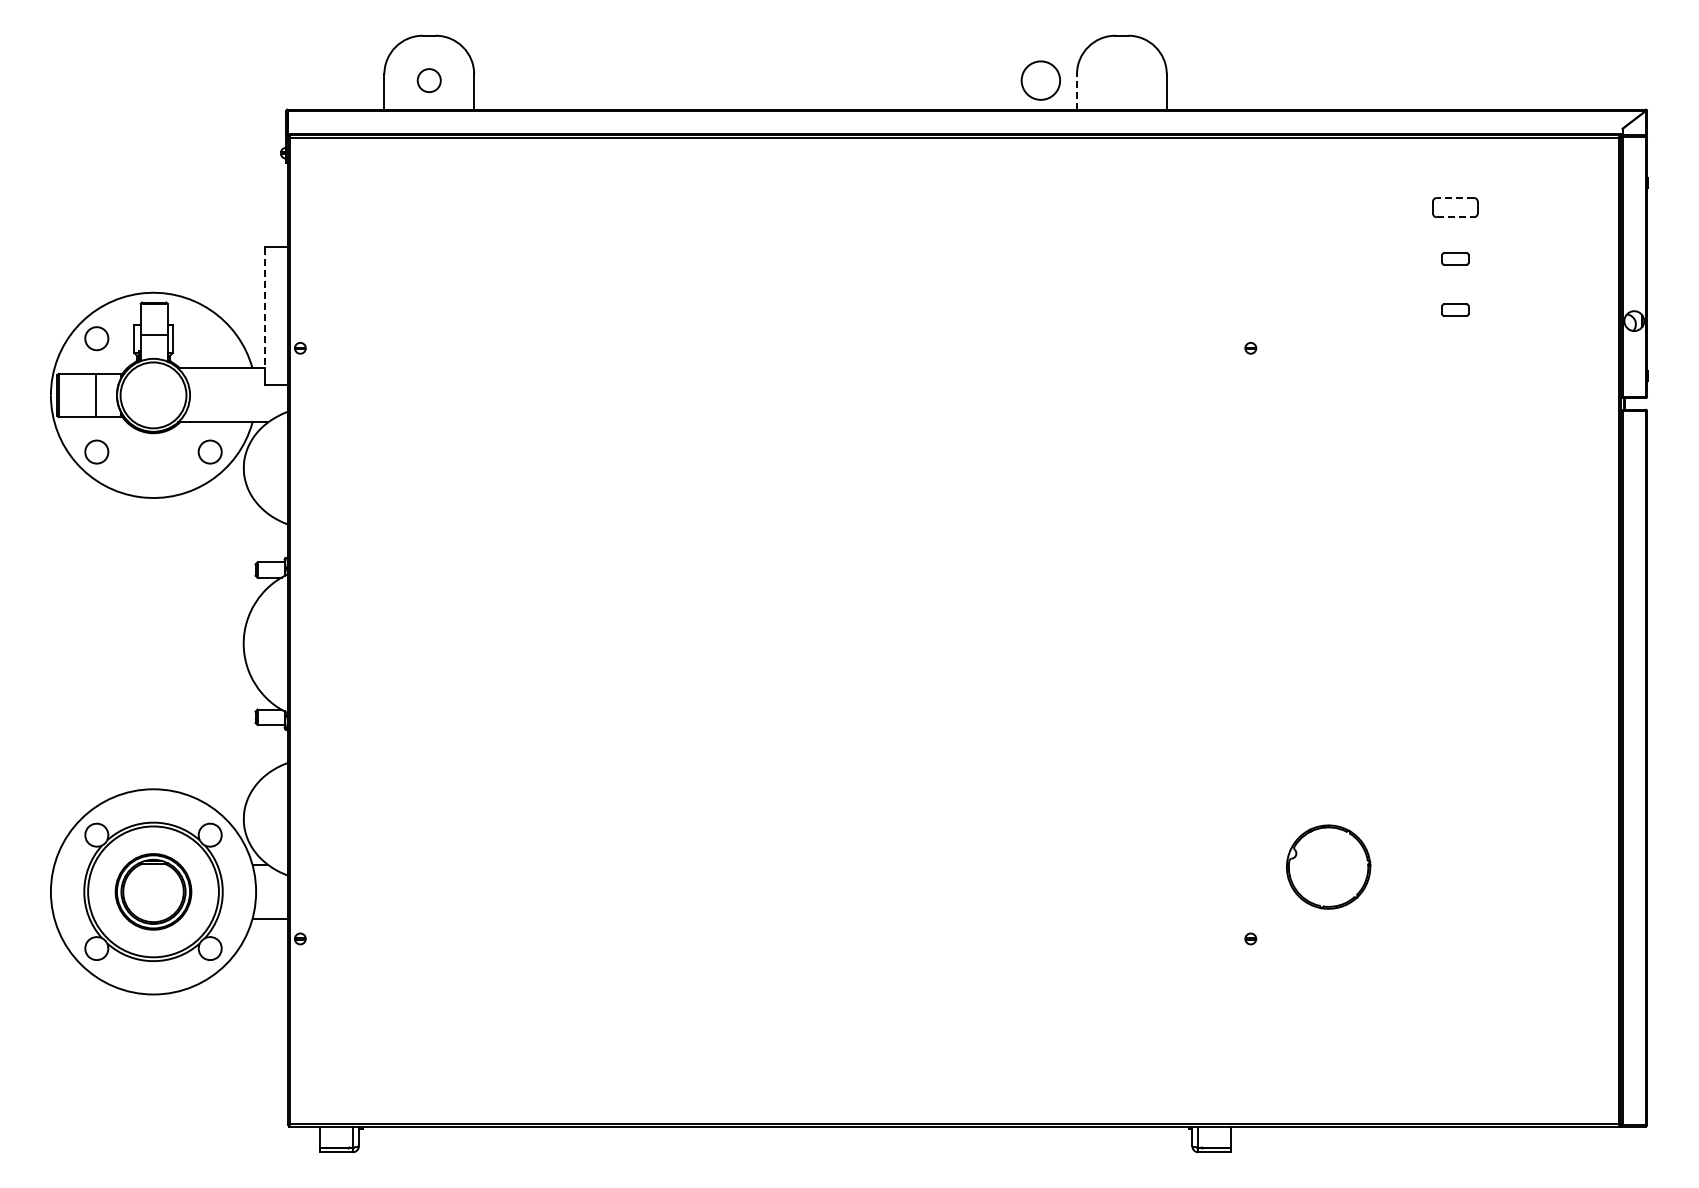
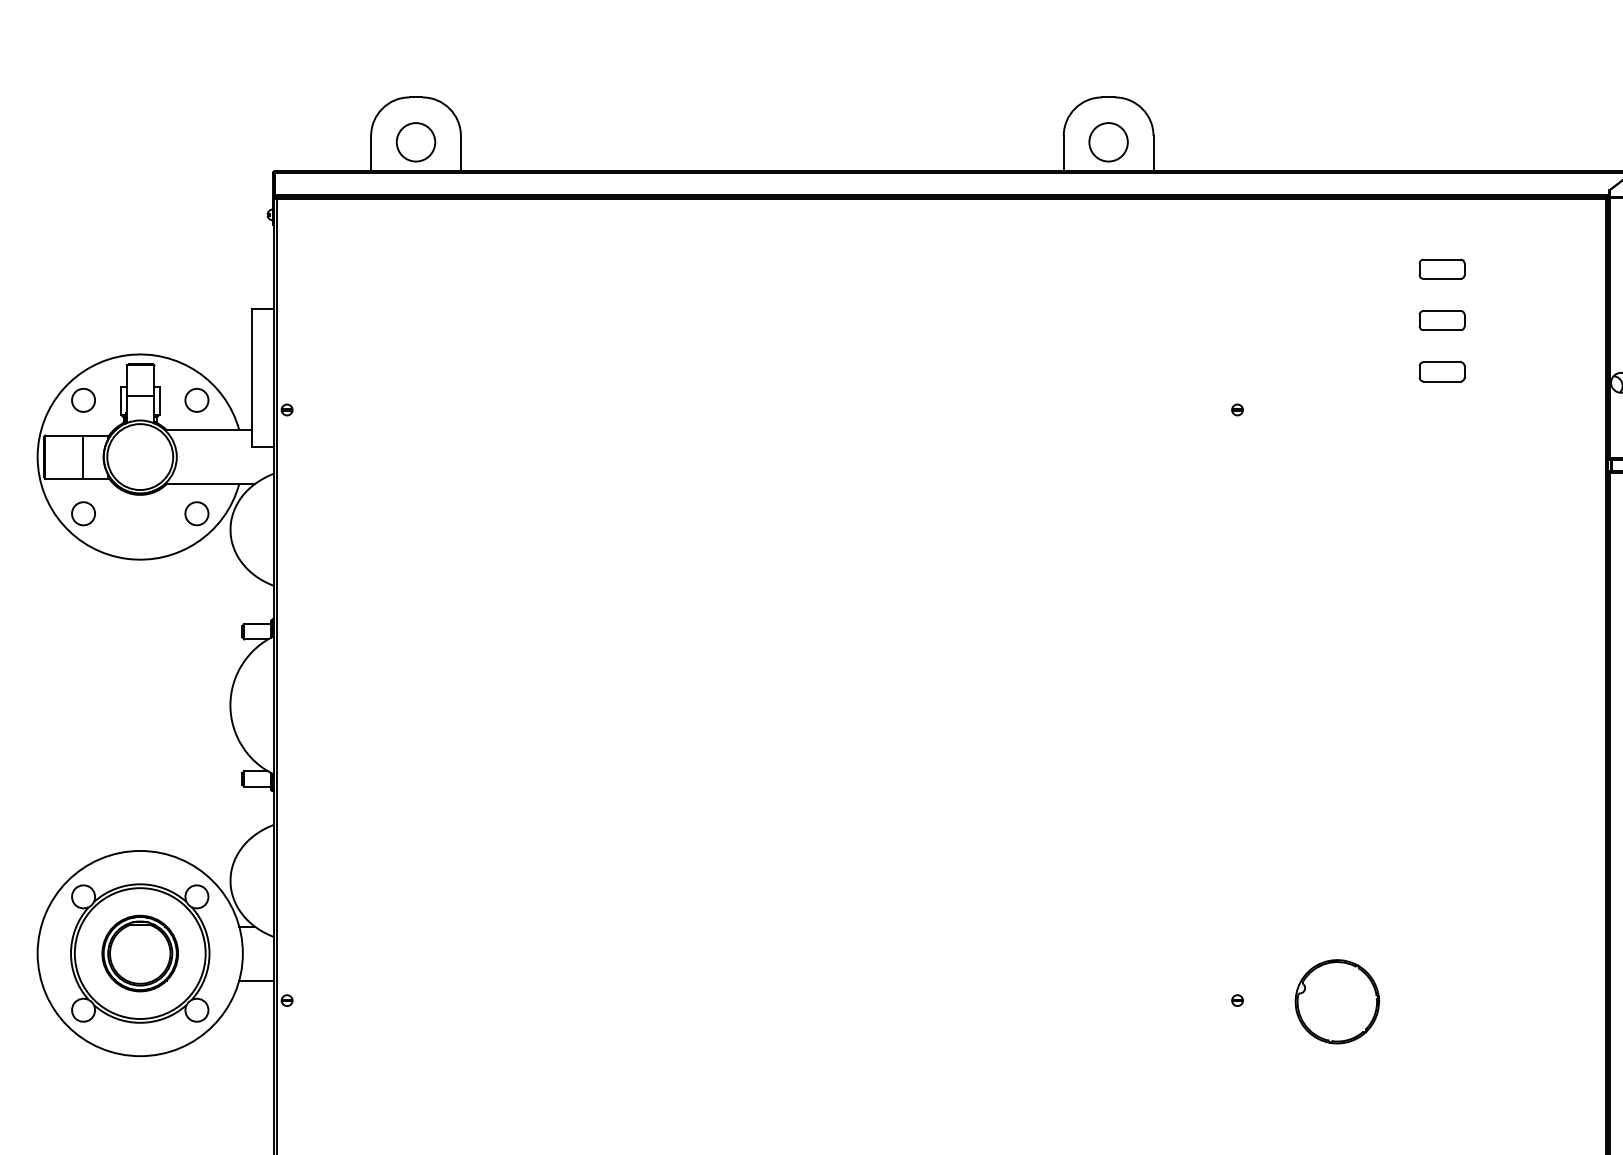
circle: (429, 80) -> (416, 142), size x1.67
circle: (1040, 80) -> (1108, 142), moved
line: (1077, 91) -> (1064, 153), dashed -> solid
line: (1455, 198) -> (1442, 260), dashed -> solid
line: (1455, 217) -> (1442, 279), dashed -> solid
part: (1455, 258) -> (1442, 320), size x1.67
part: (1455, 309) -> (1442, 371), size x1.67
line: (265, 311) -> (252, 373), dashed -> solid
circle: (209, 338) -> (196, 400), added
part: (1328, 866) -> (1337, 1001), moved

